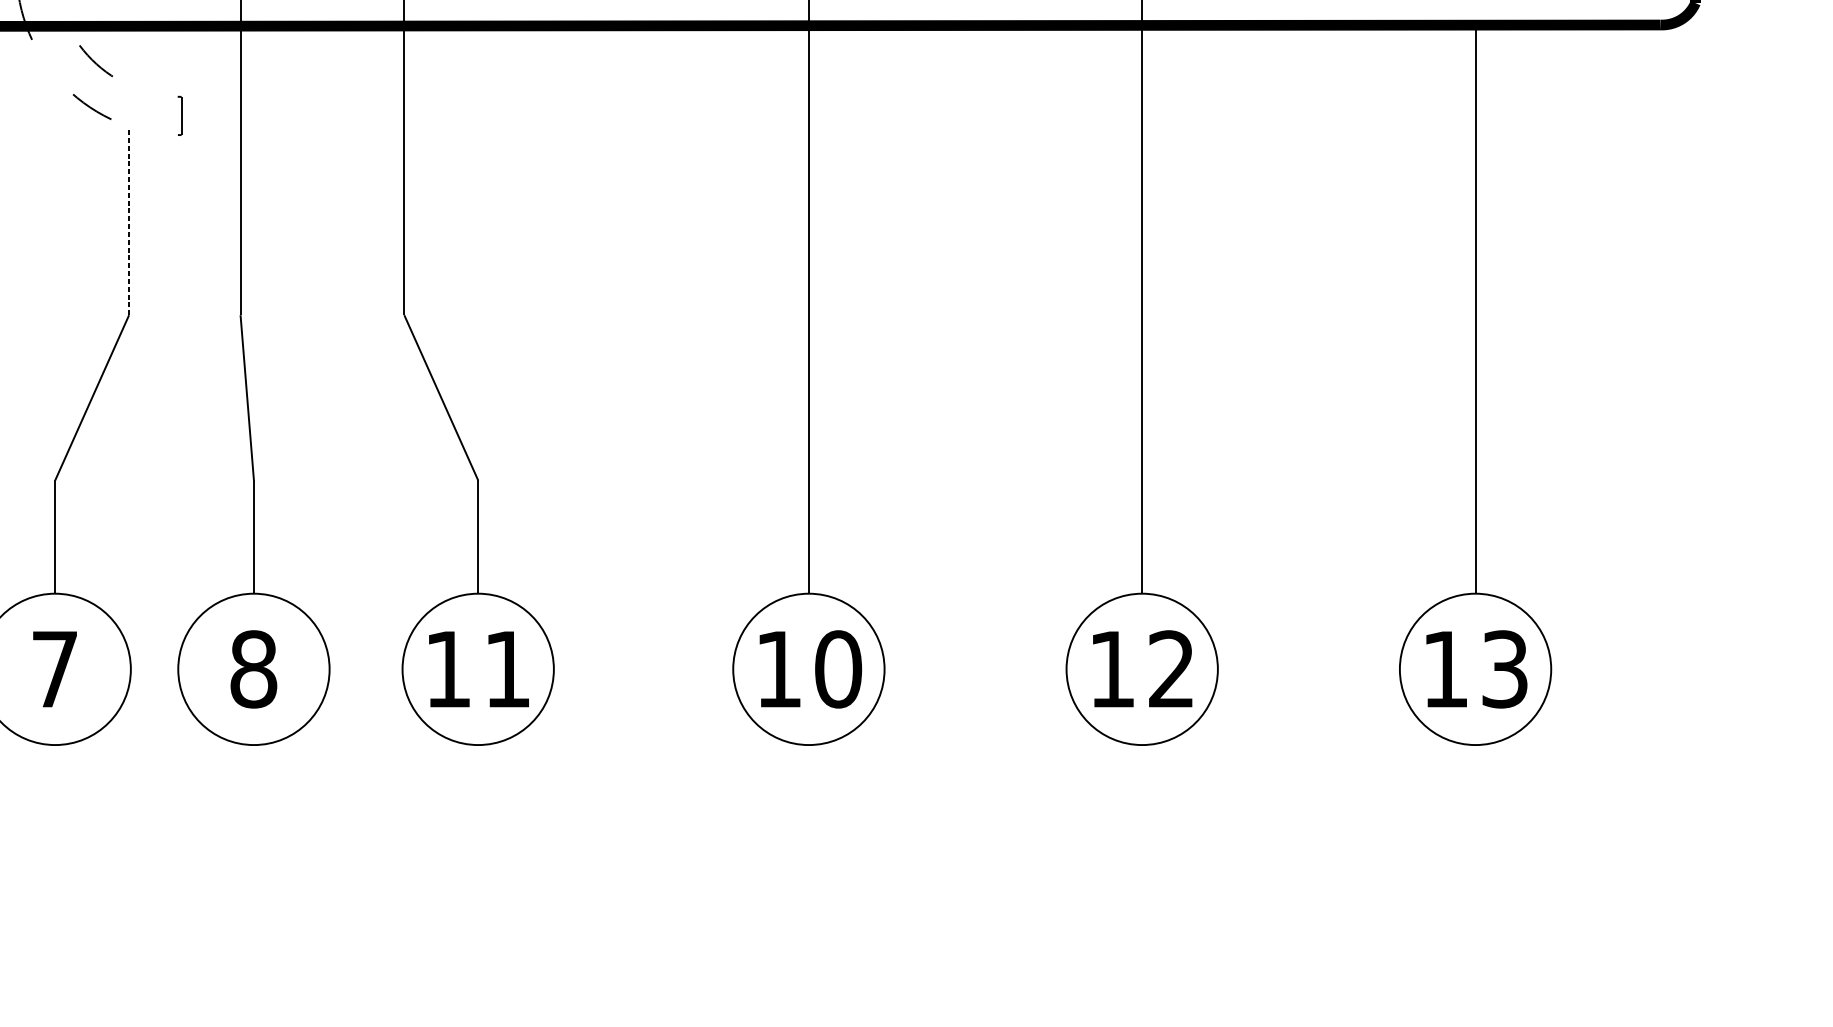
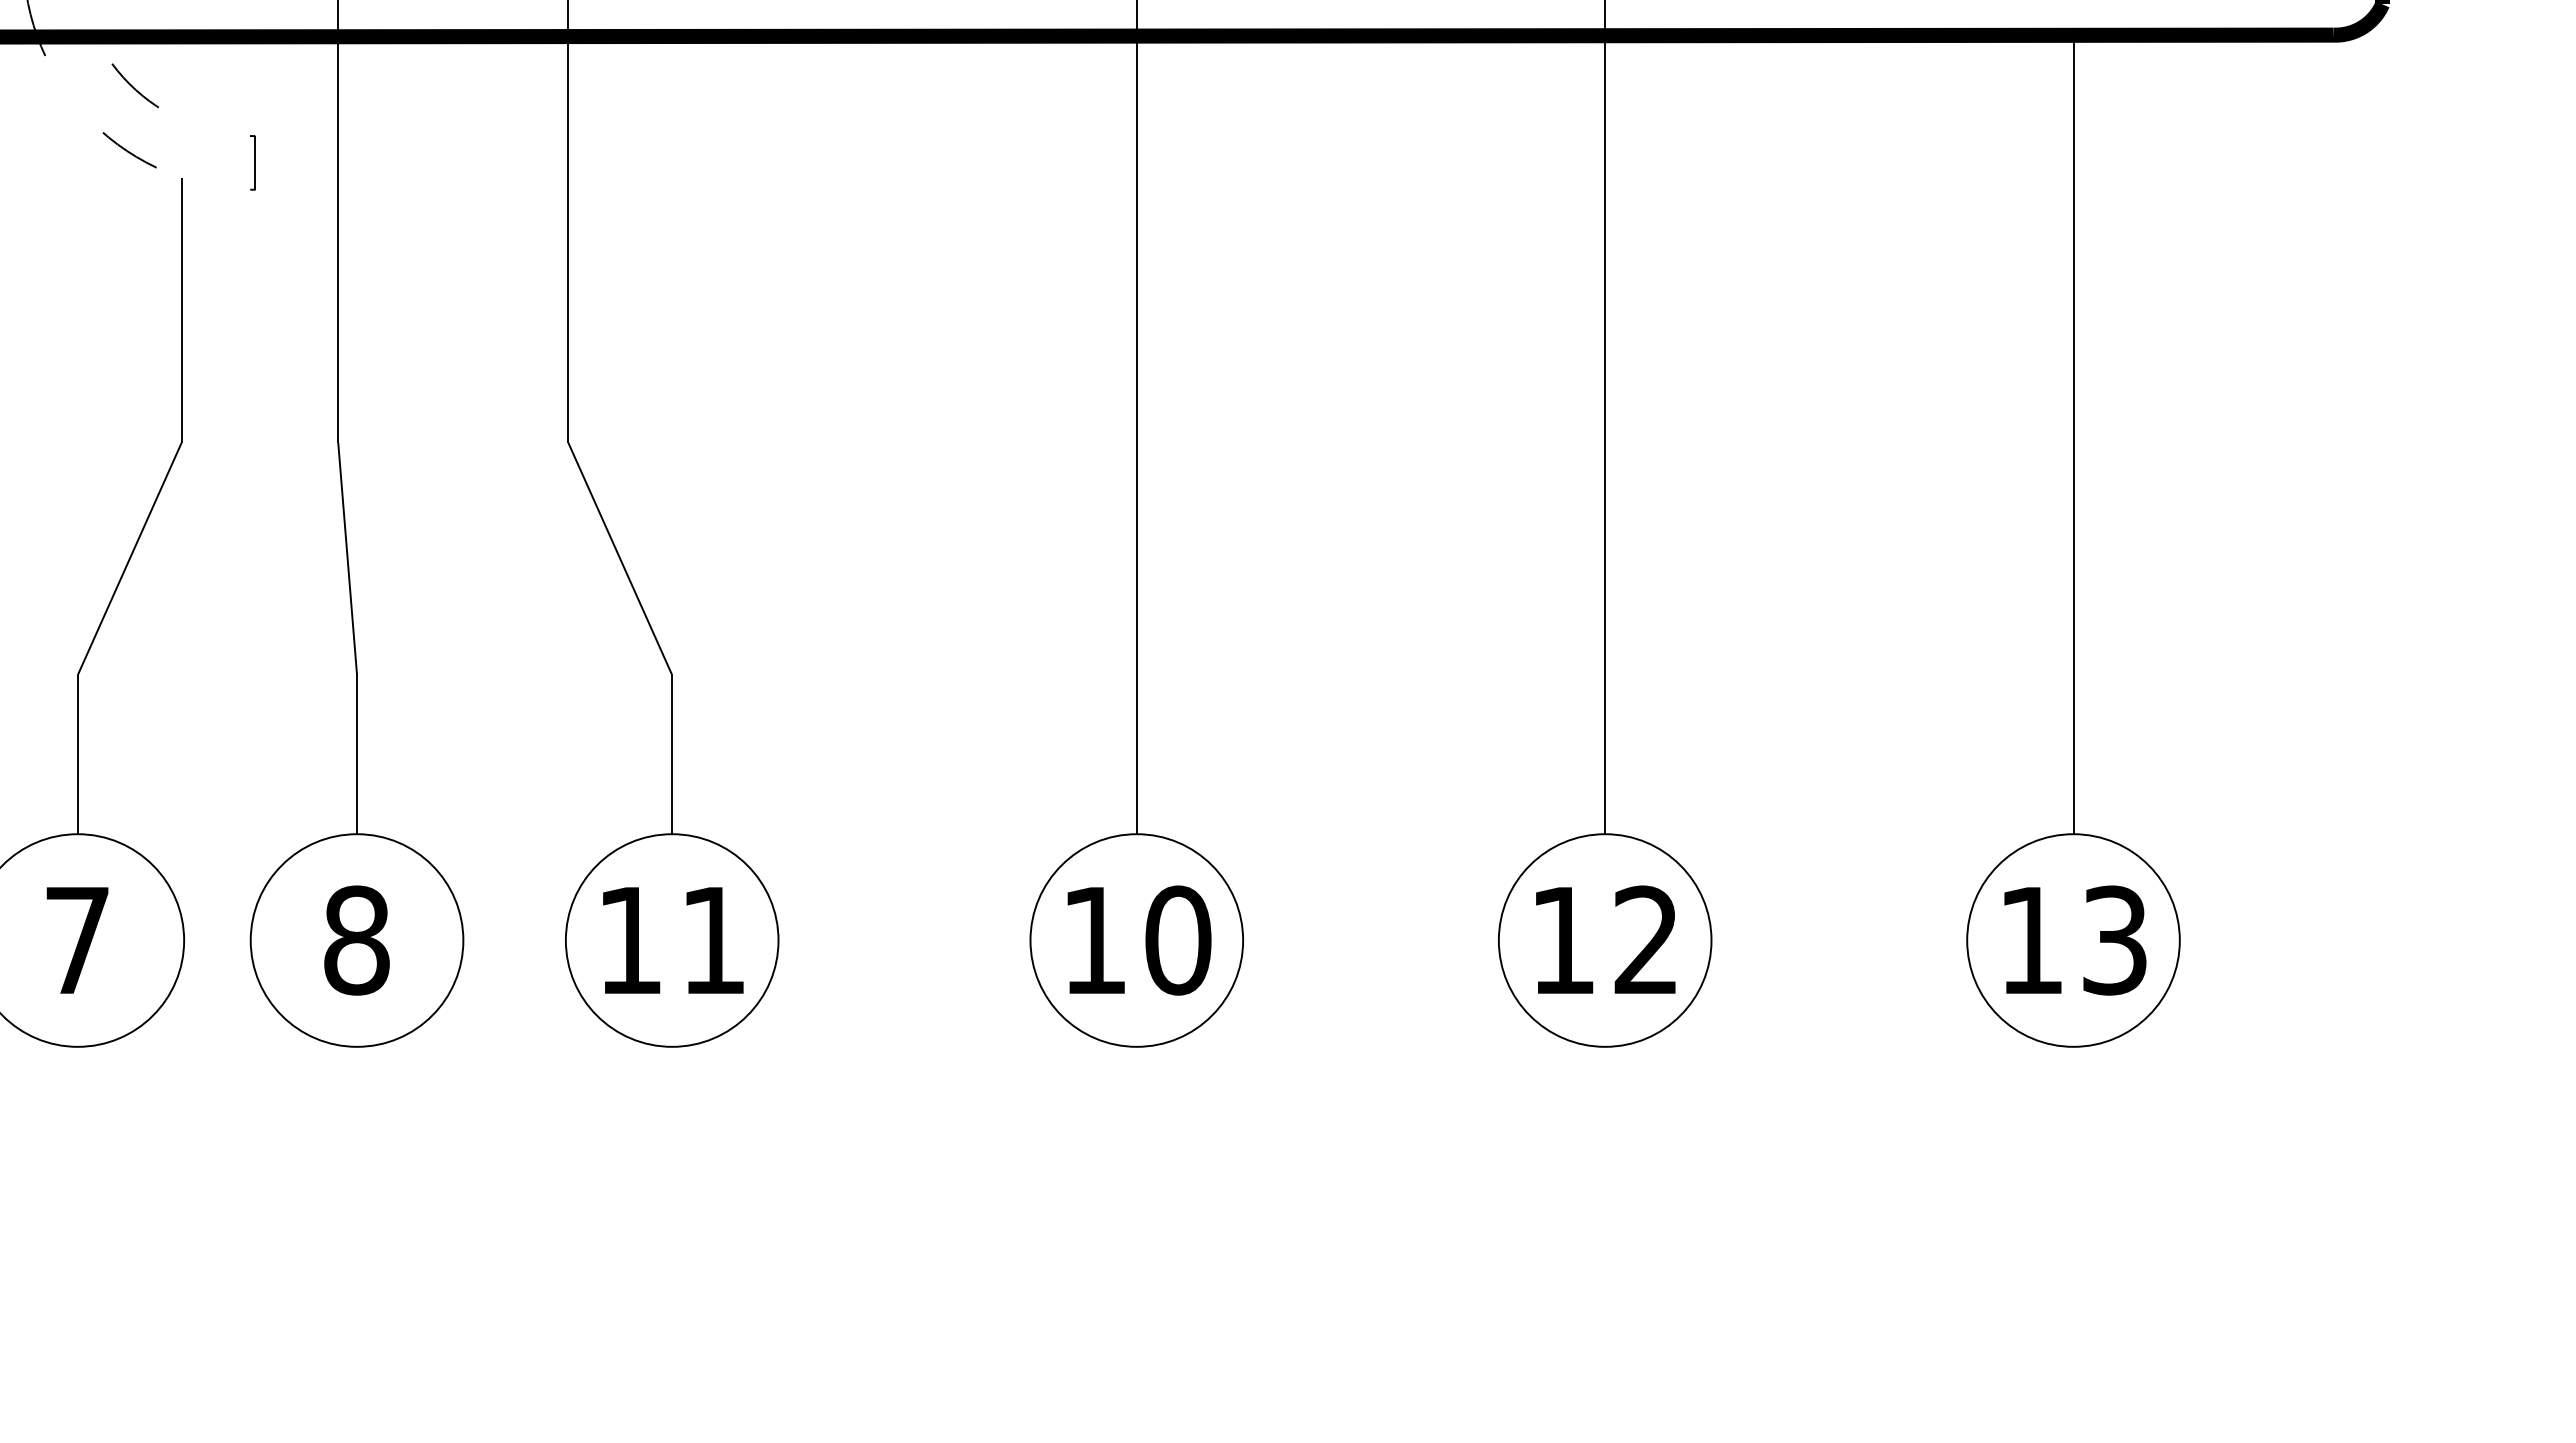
line: (129, 220) -> (181, 310), dashed -> solid

